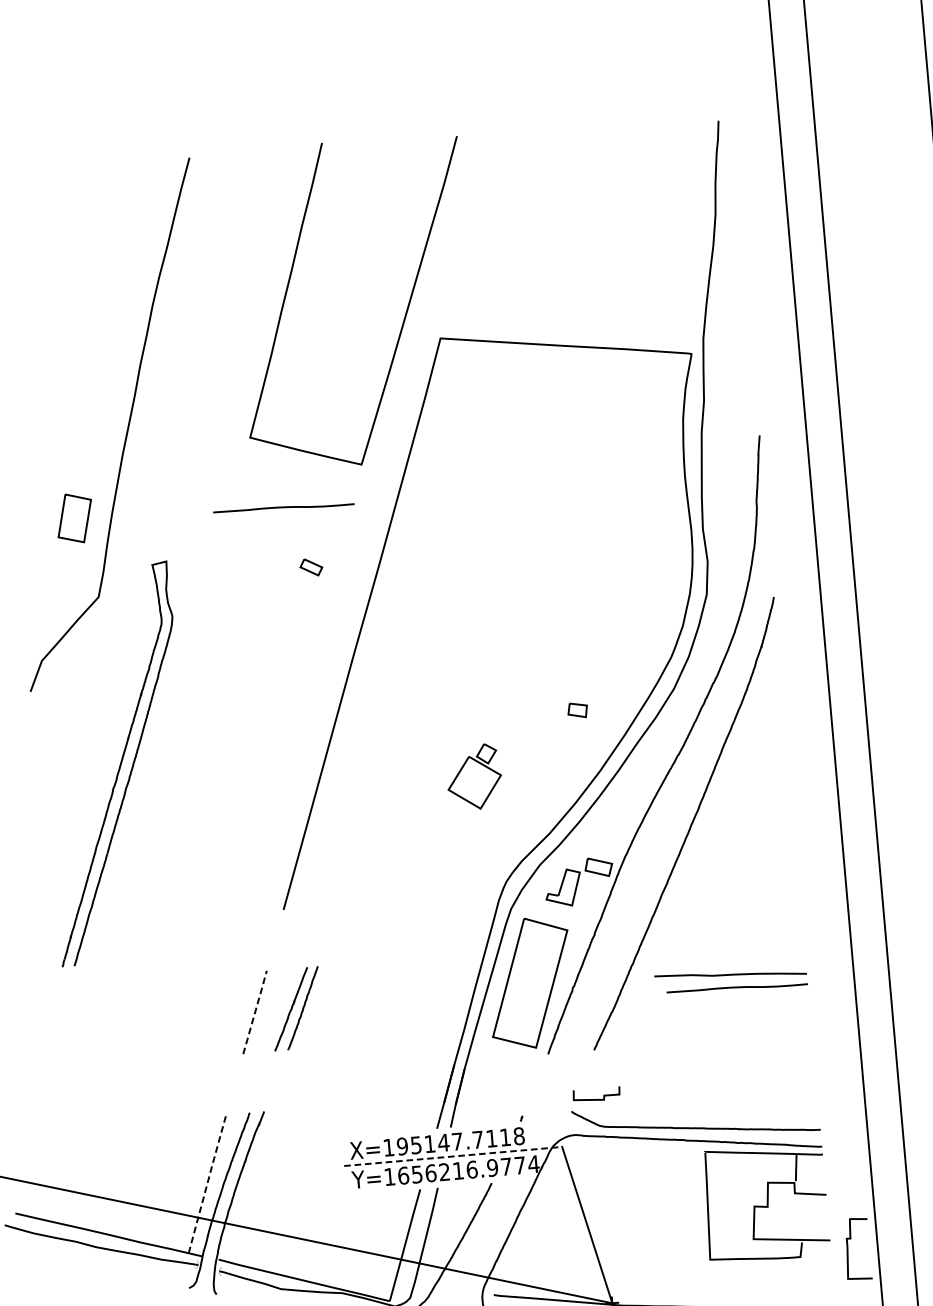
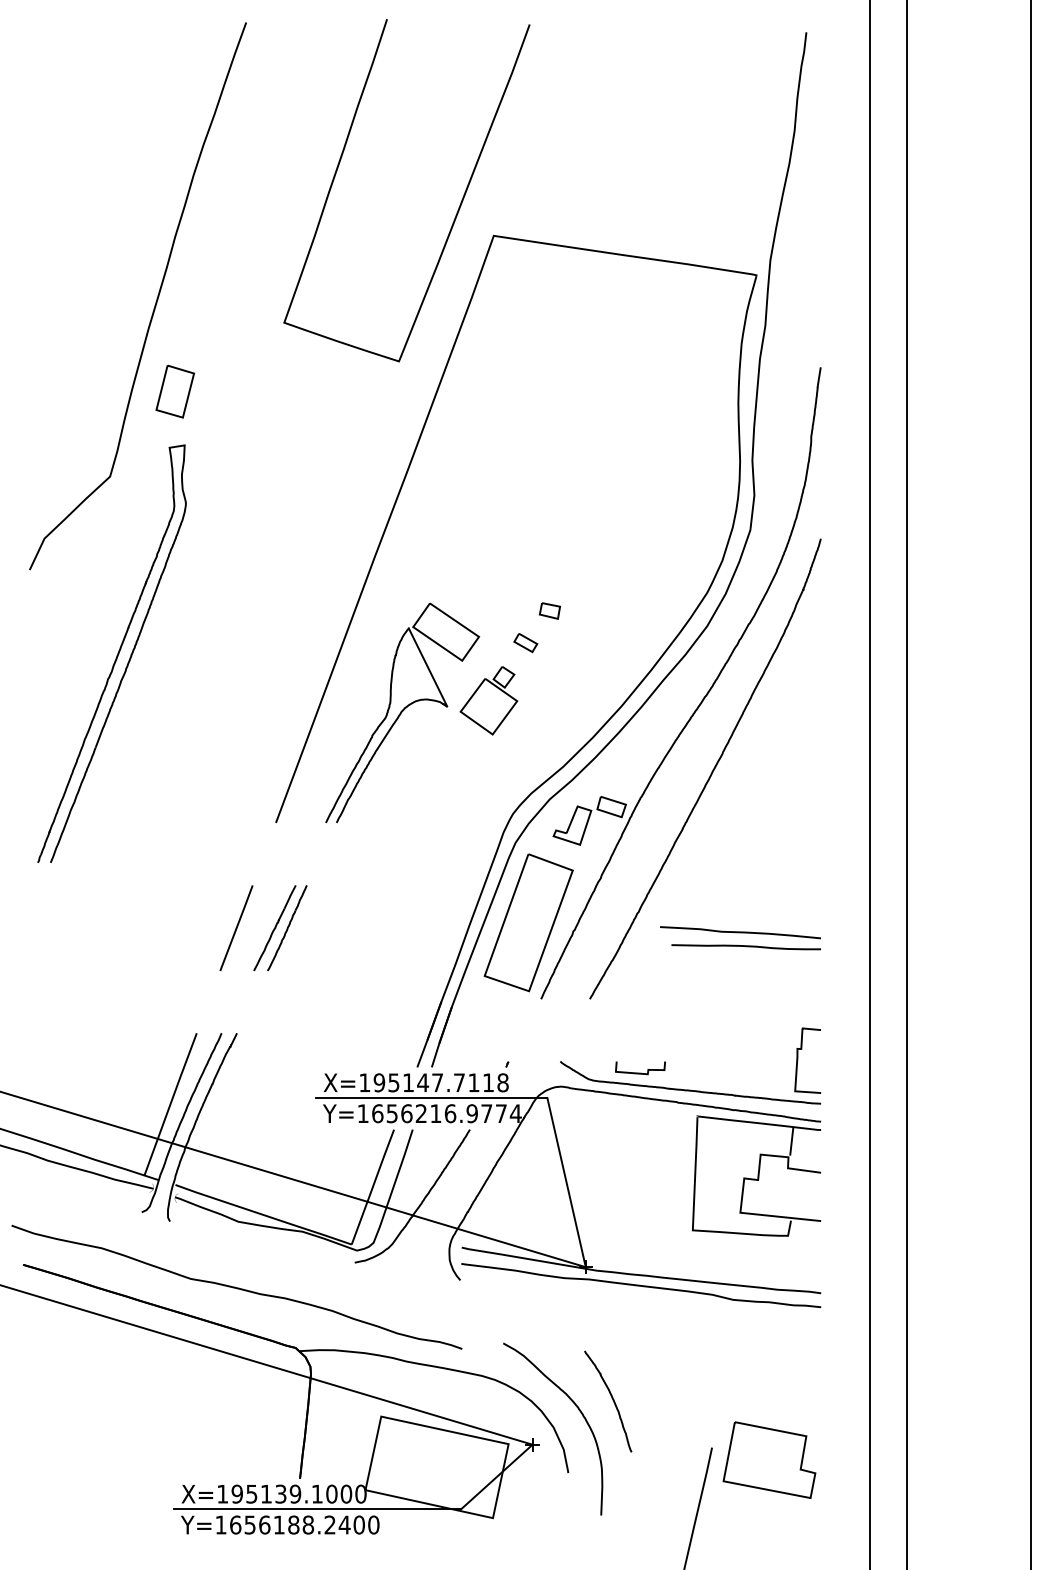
curve: (283, 507) -> (312, 399), removed
part: (74, 518) -> (174, 391), moved
part: (311, 567) -> (525, 643), moved
part: (577, 709) -> (549, 610), moved
part: (393, 795) -> (402, 712), added
line: (254, 1011) -> (236, 927), dashed -> solid
curve: (597, 1098) -> (640, 1072), moved
line: (452, 1156) -> (431, 1098), dashed -> solid
line: (207, 1183) -> (170, 1103), dashed -> solid
curve: (848, 1249) -> (798, 1060), moved

